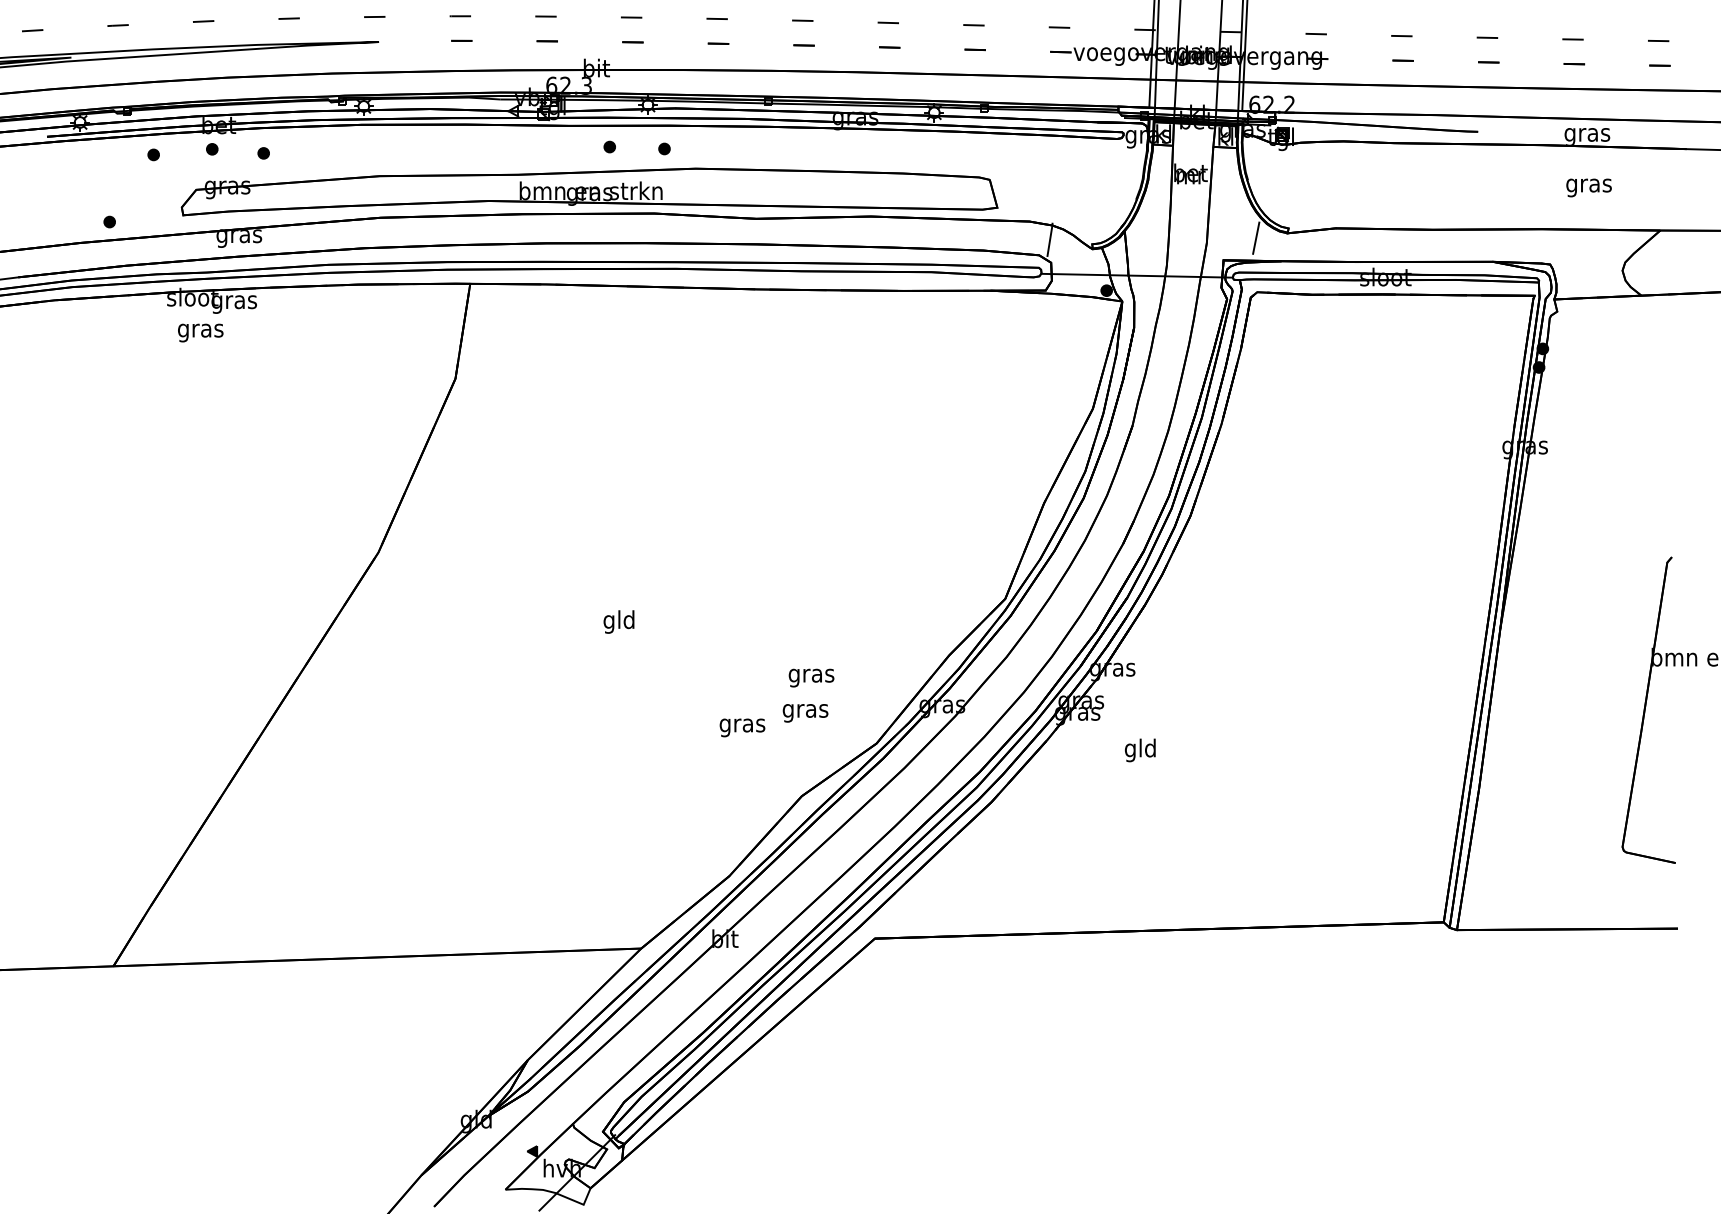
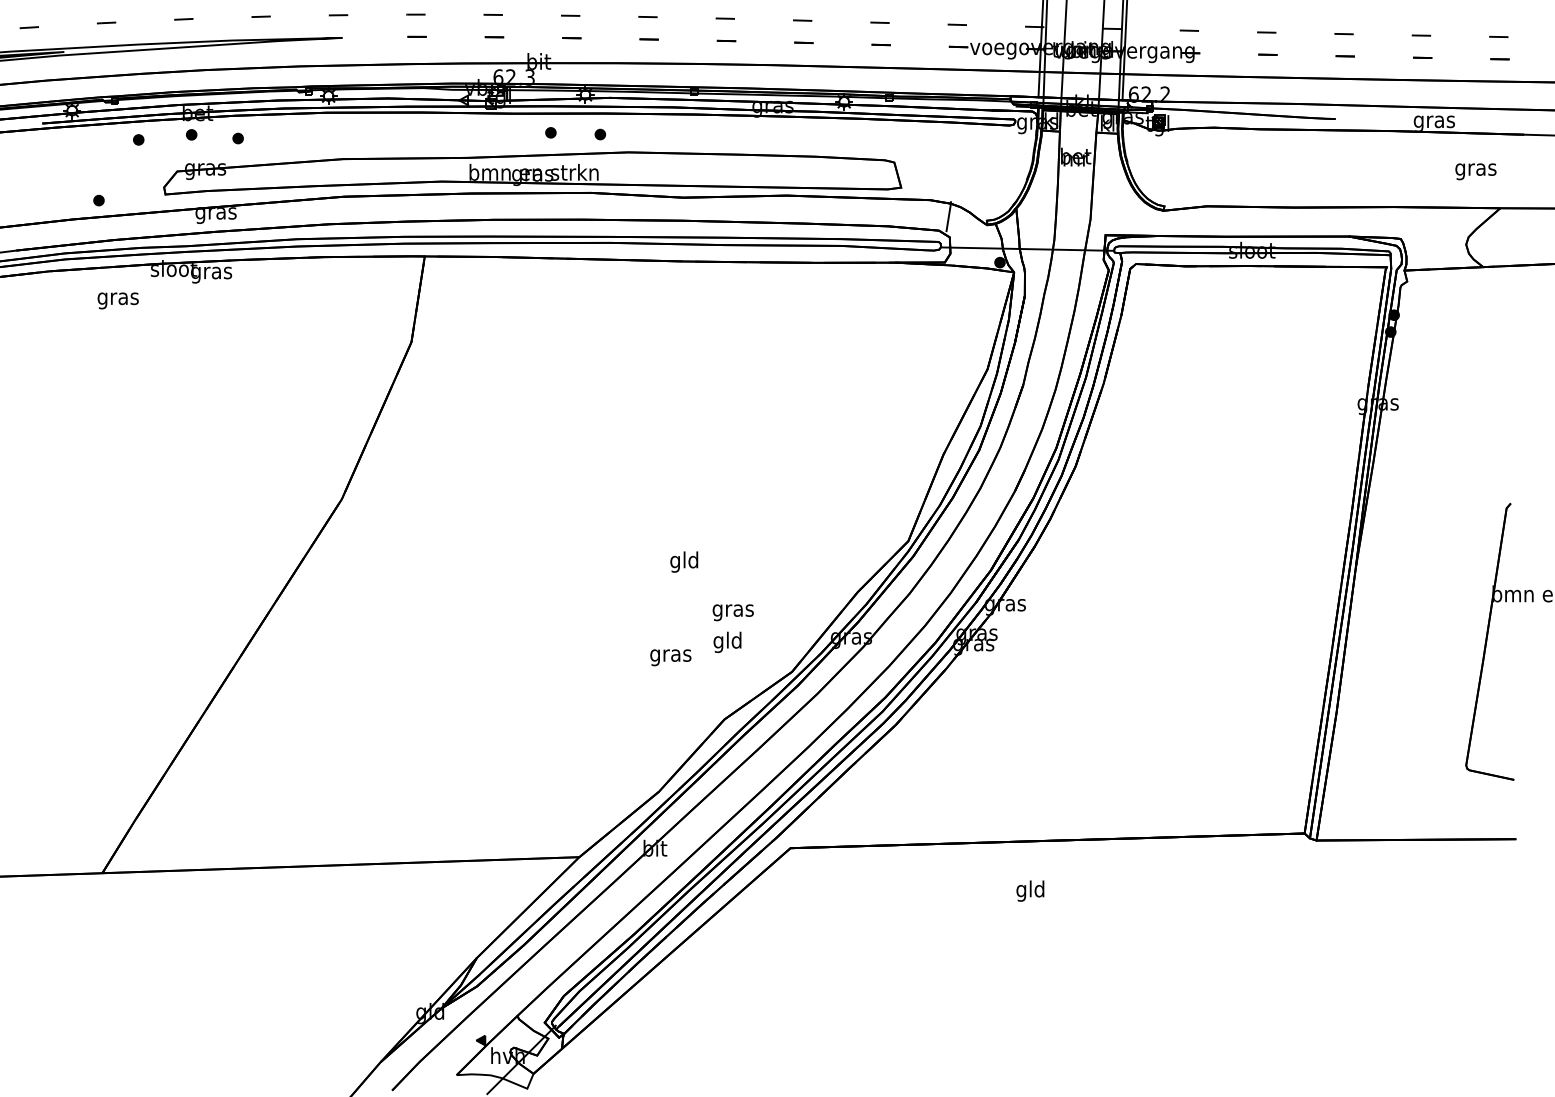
text: (1588, 187) -> (1475, 171), moved
line: (1255, 238) -> (1134, 215), removed
text: (199, 332) -> (117, 300), moved
text: (619, 621) -> (684, 561), moved
text: (805, 711) -> (727, 642), gras -> gld
text: (1140, 749) -> (1030, 890), moved

